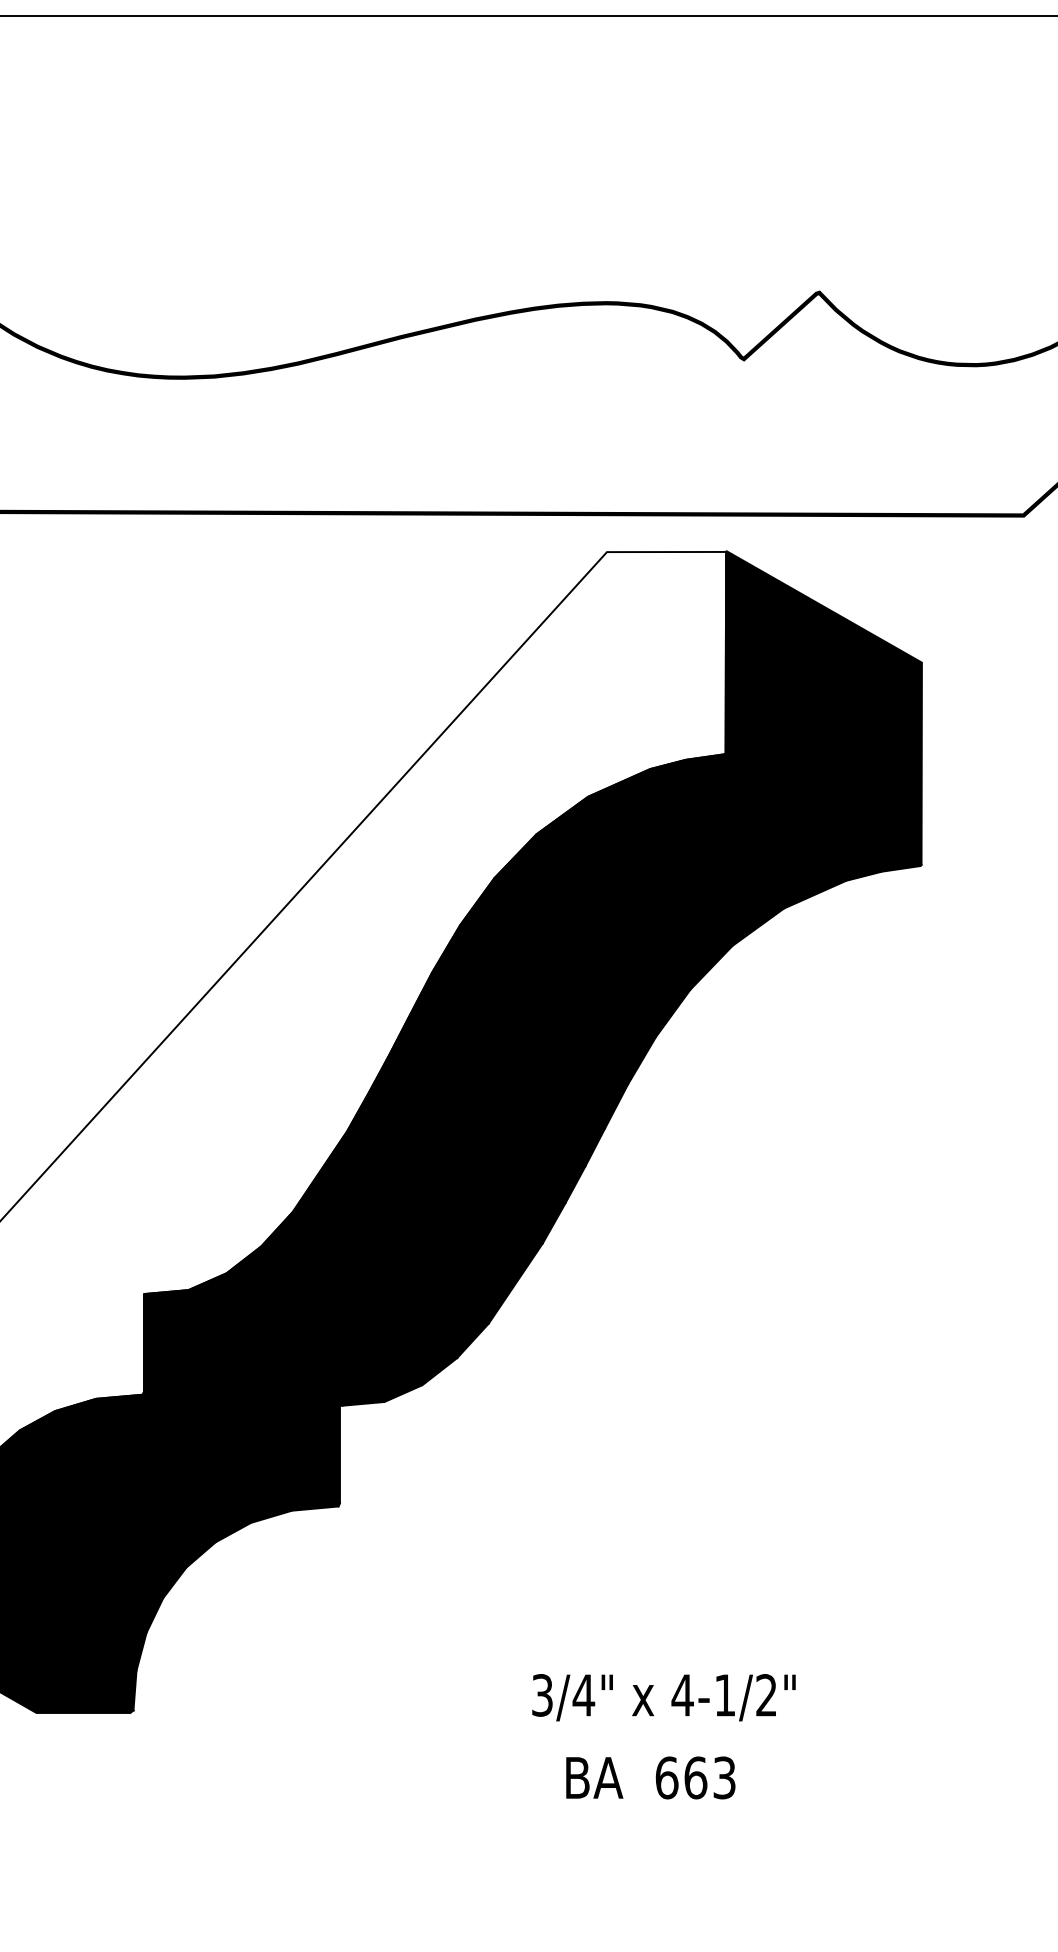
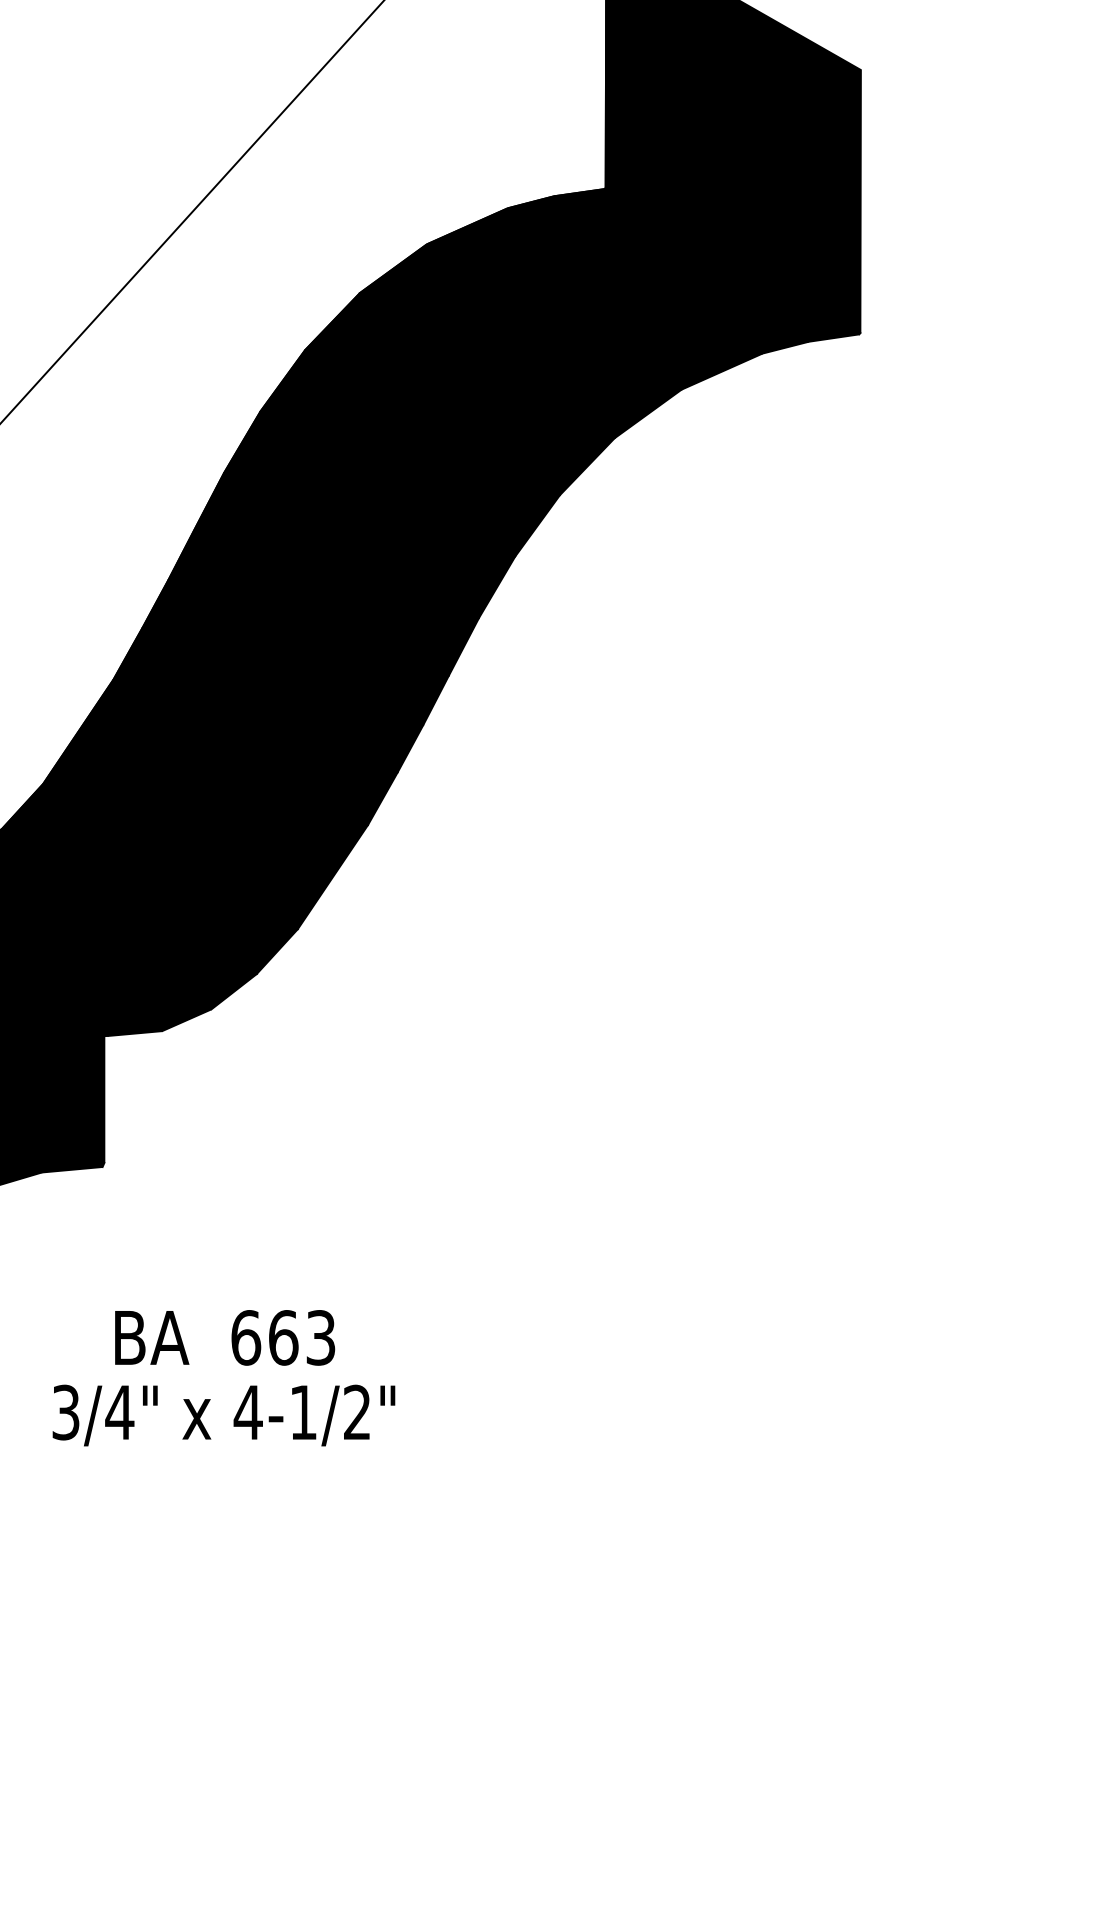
text: (663, 1697) -> (223, 1415), moved
text: (650, 1777) -> (224, 1337), moved

